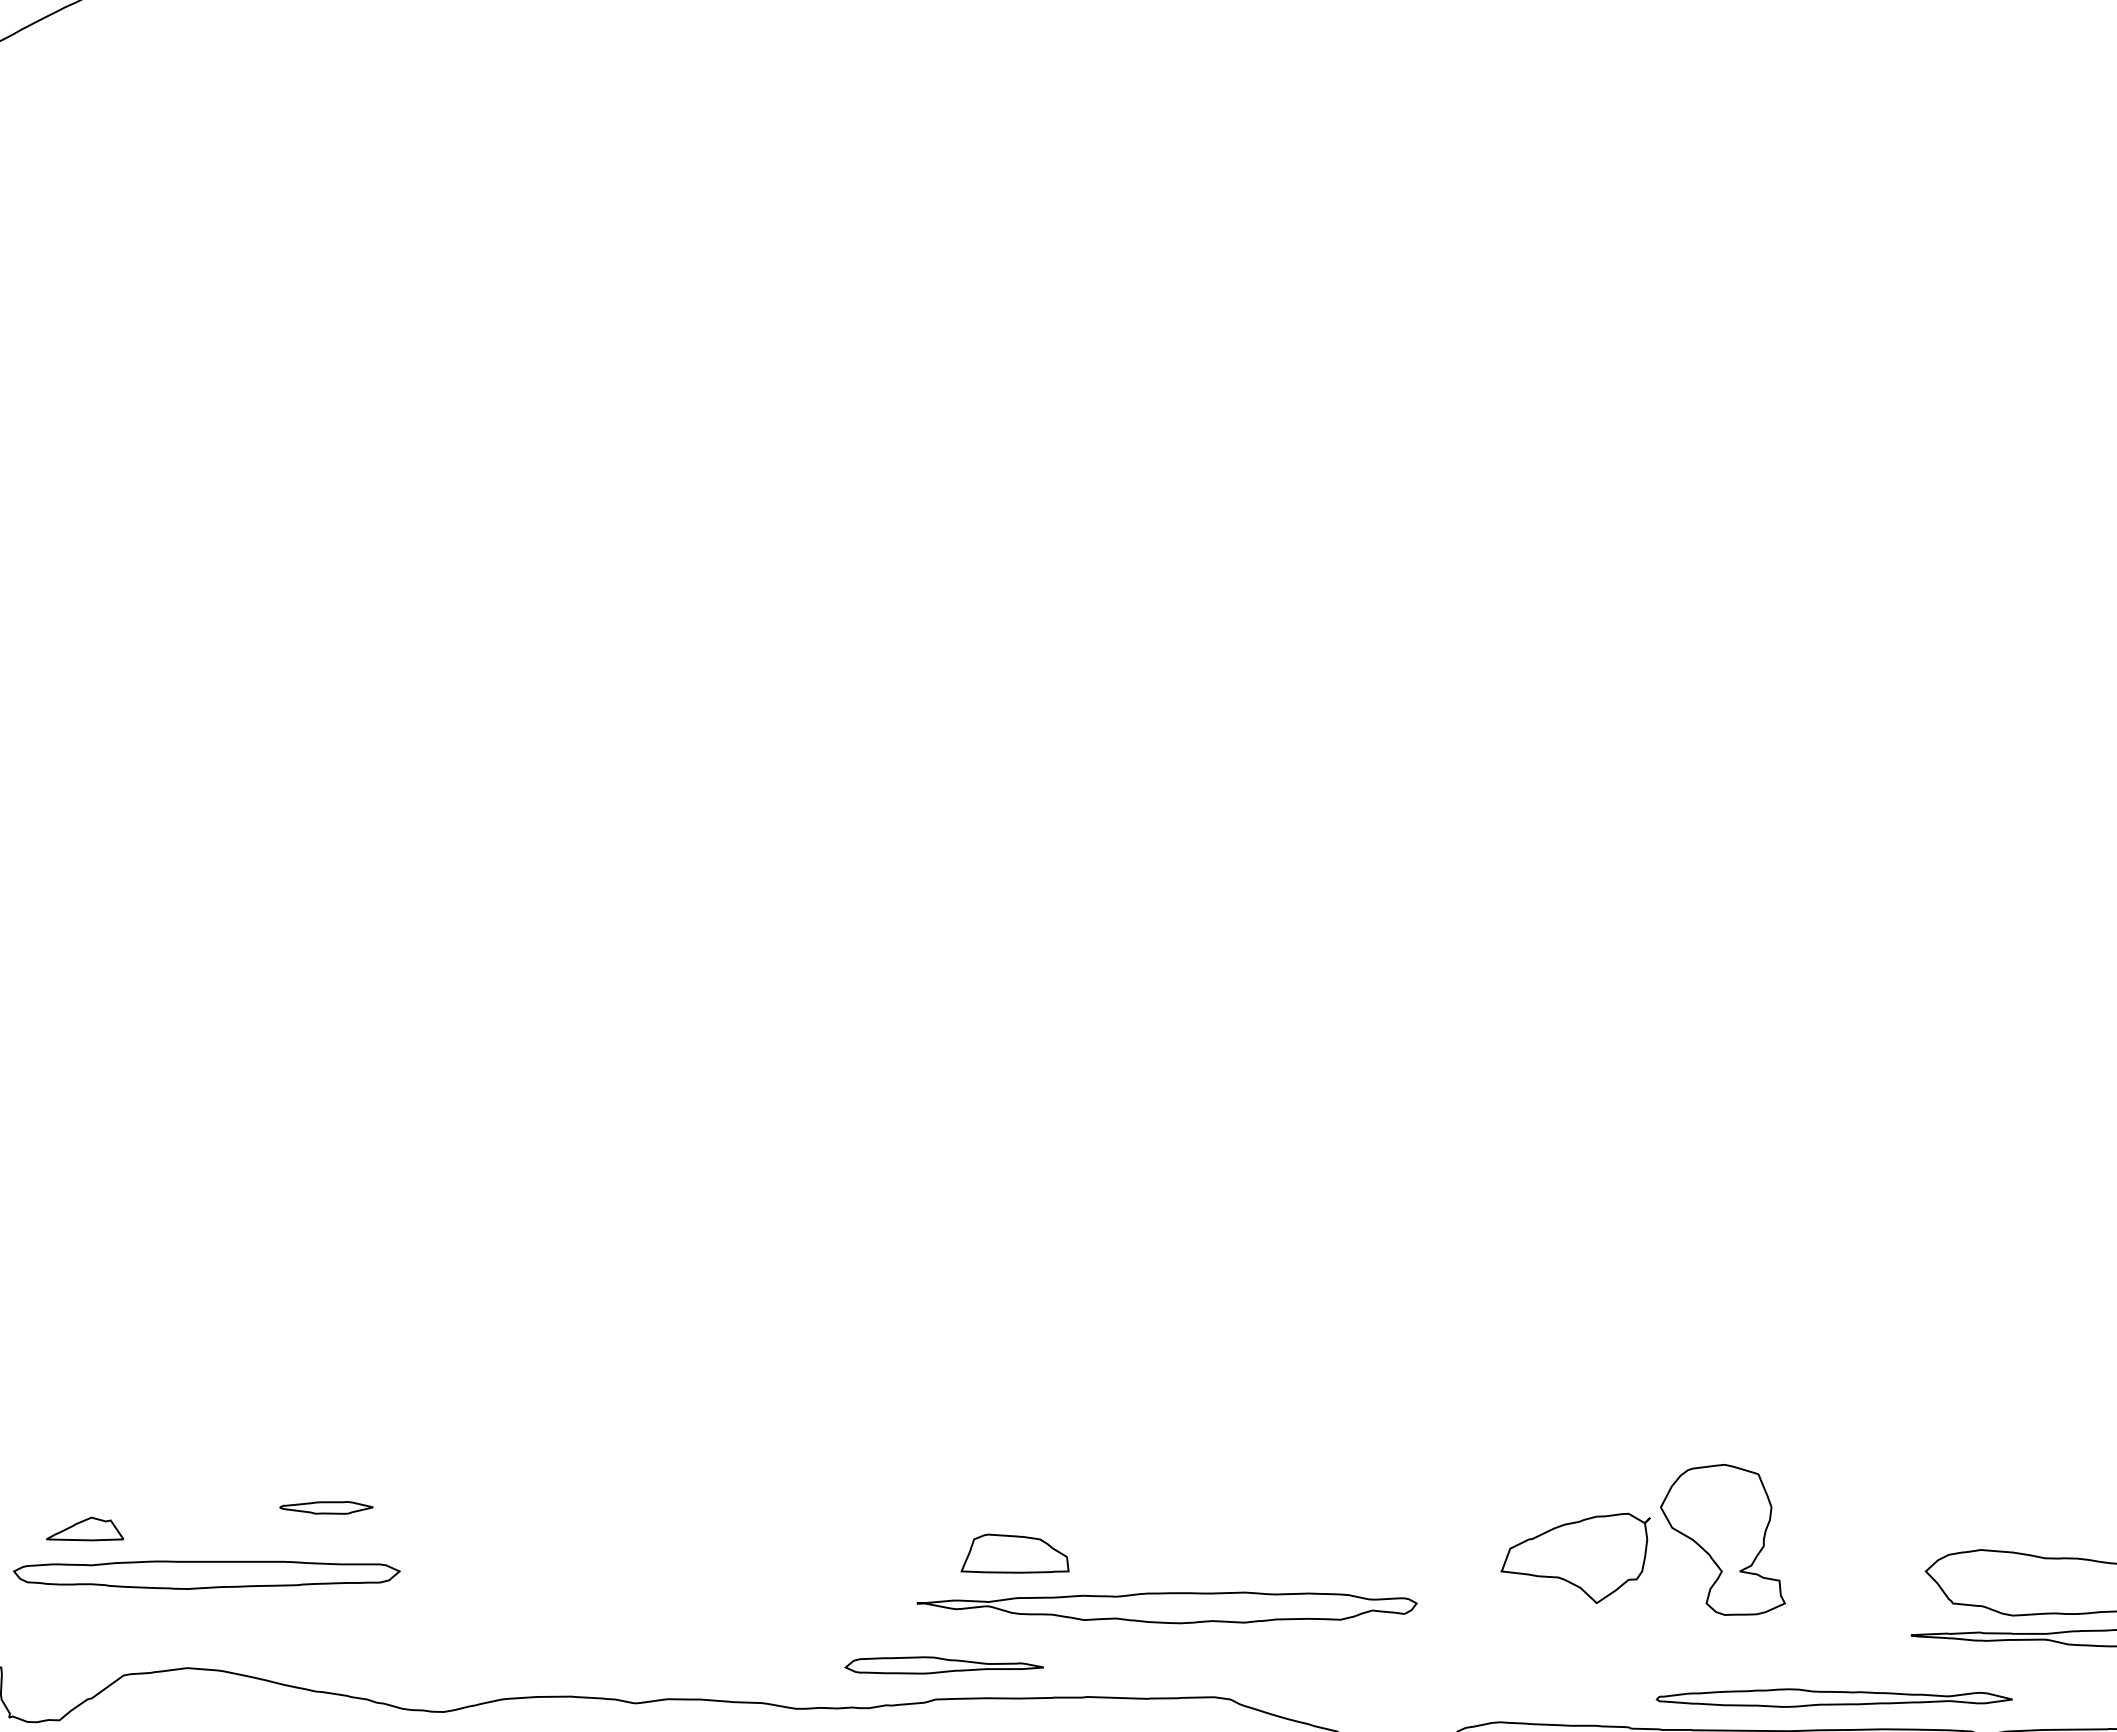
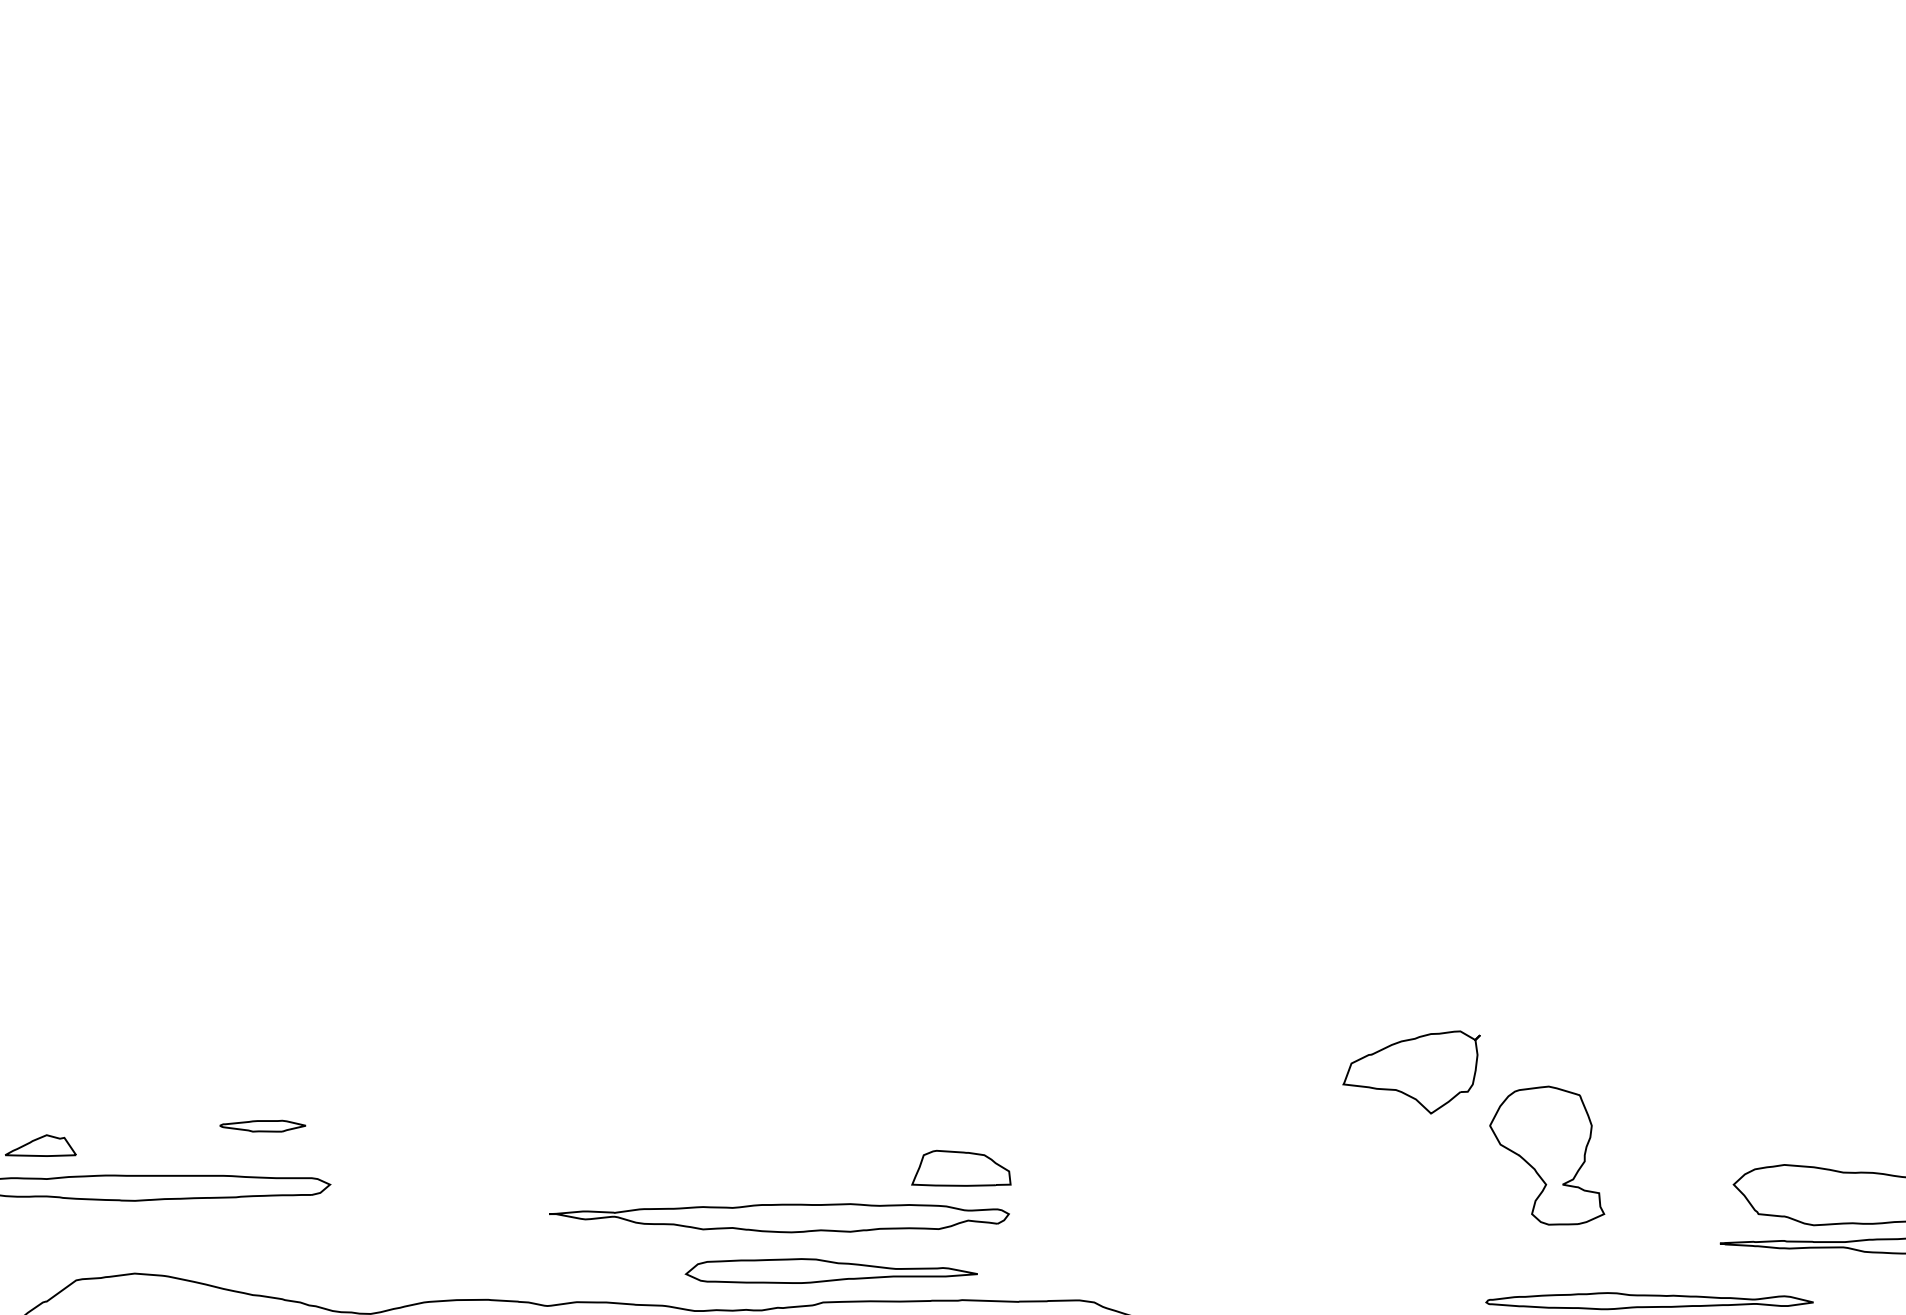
part: (1014, 1553) -> (960, 1168), moved
part: (1575, 1558) -> (1411, 1072), moved
part: (1166, 1607) -> (778, 1217), moved
part: (943, 1665) -> (830, 1271), size x1.6

